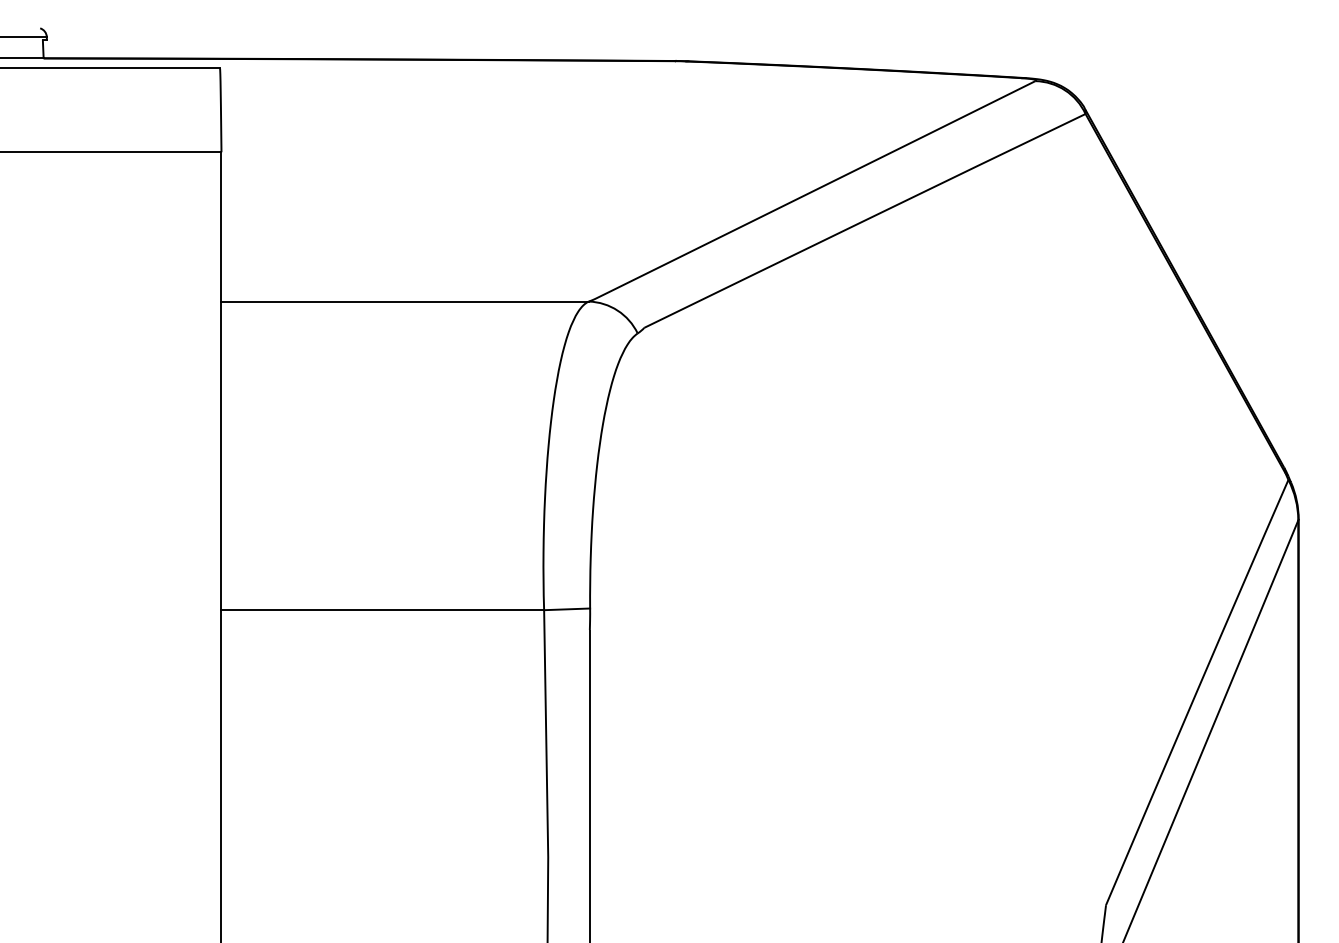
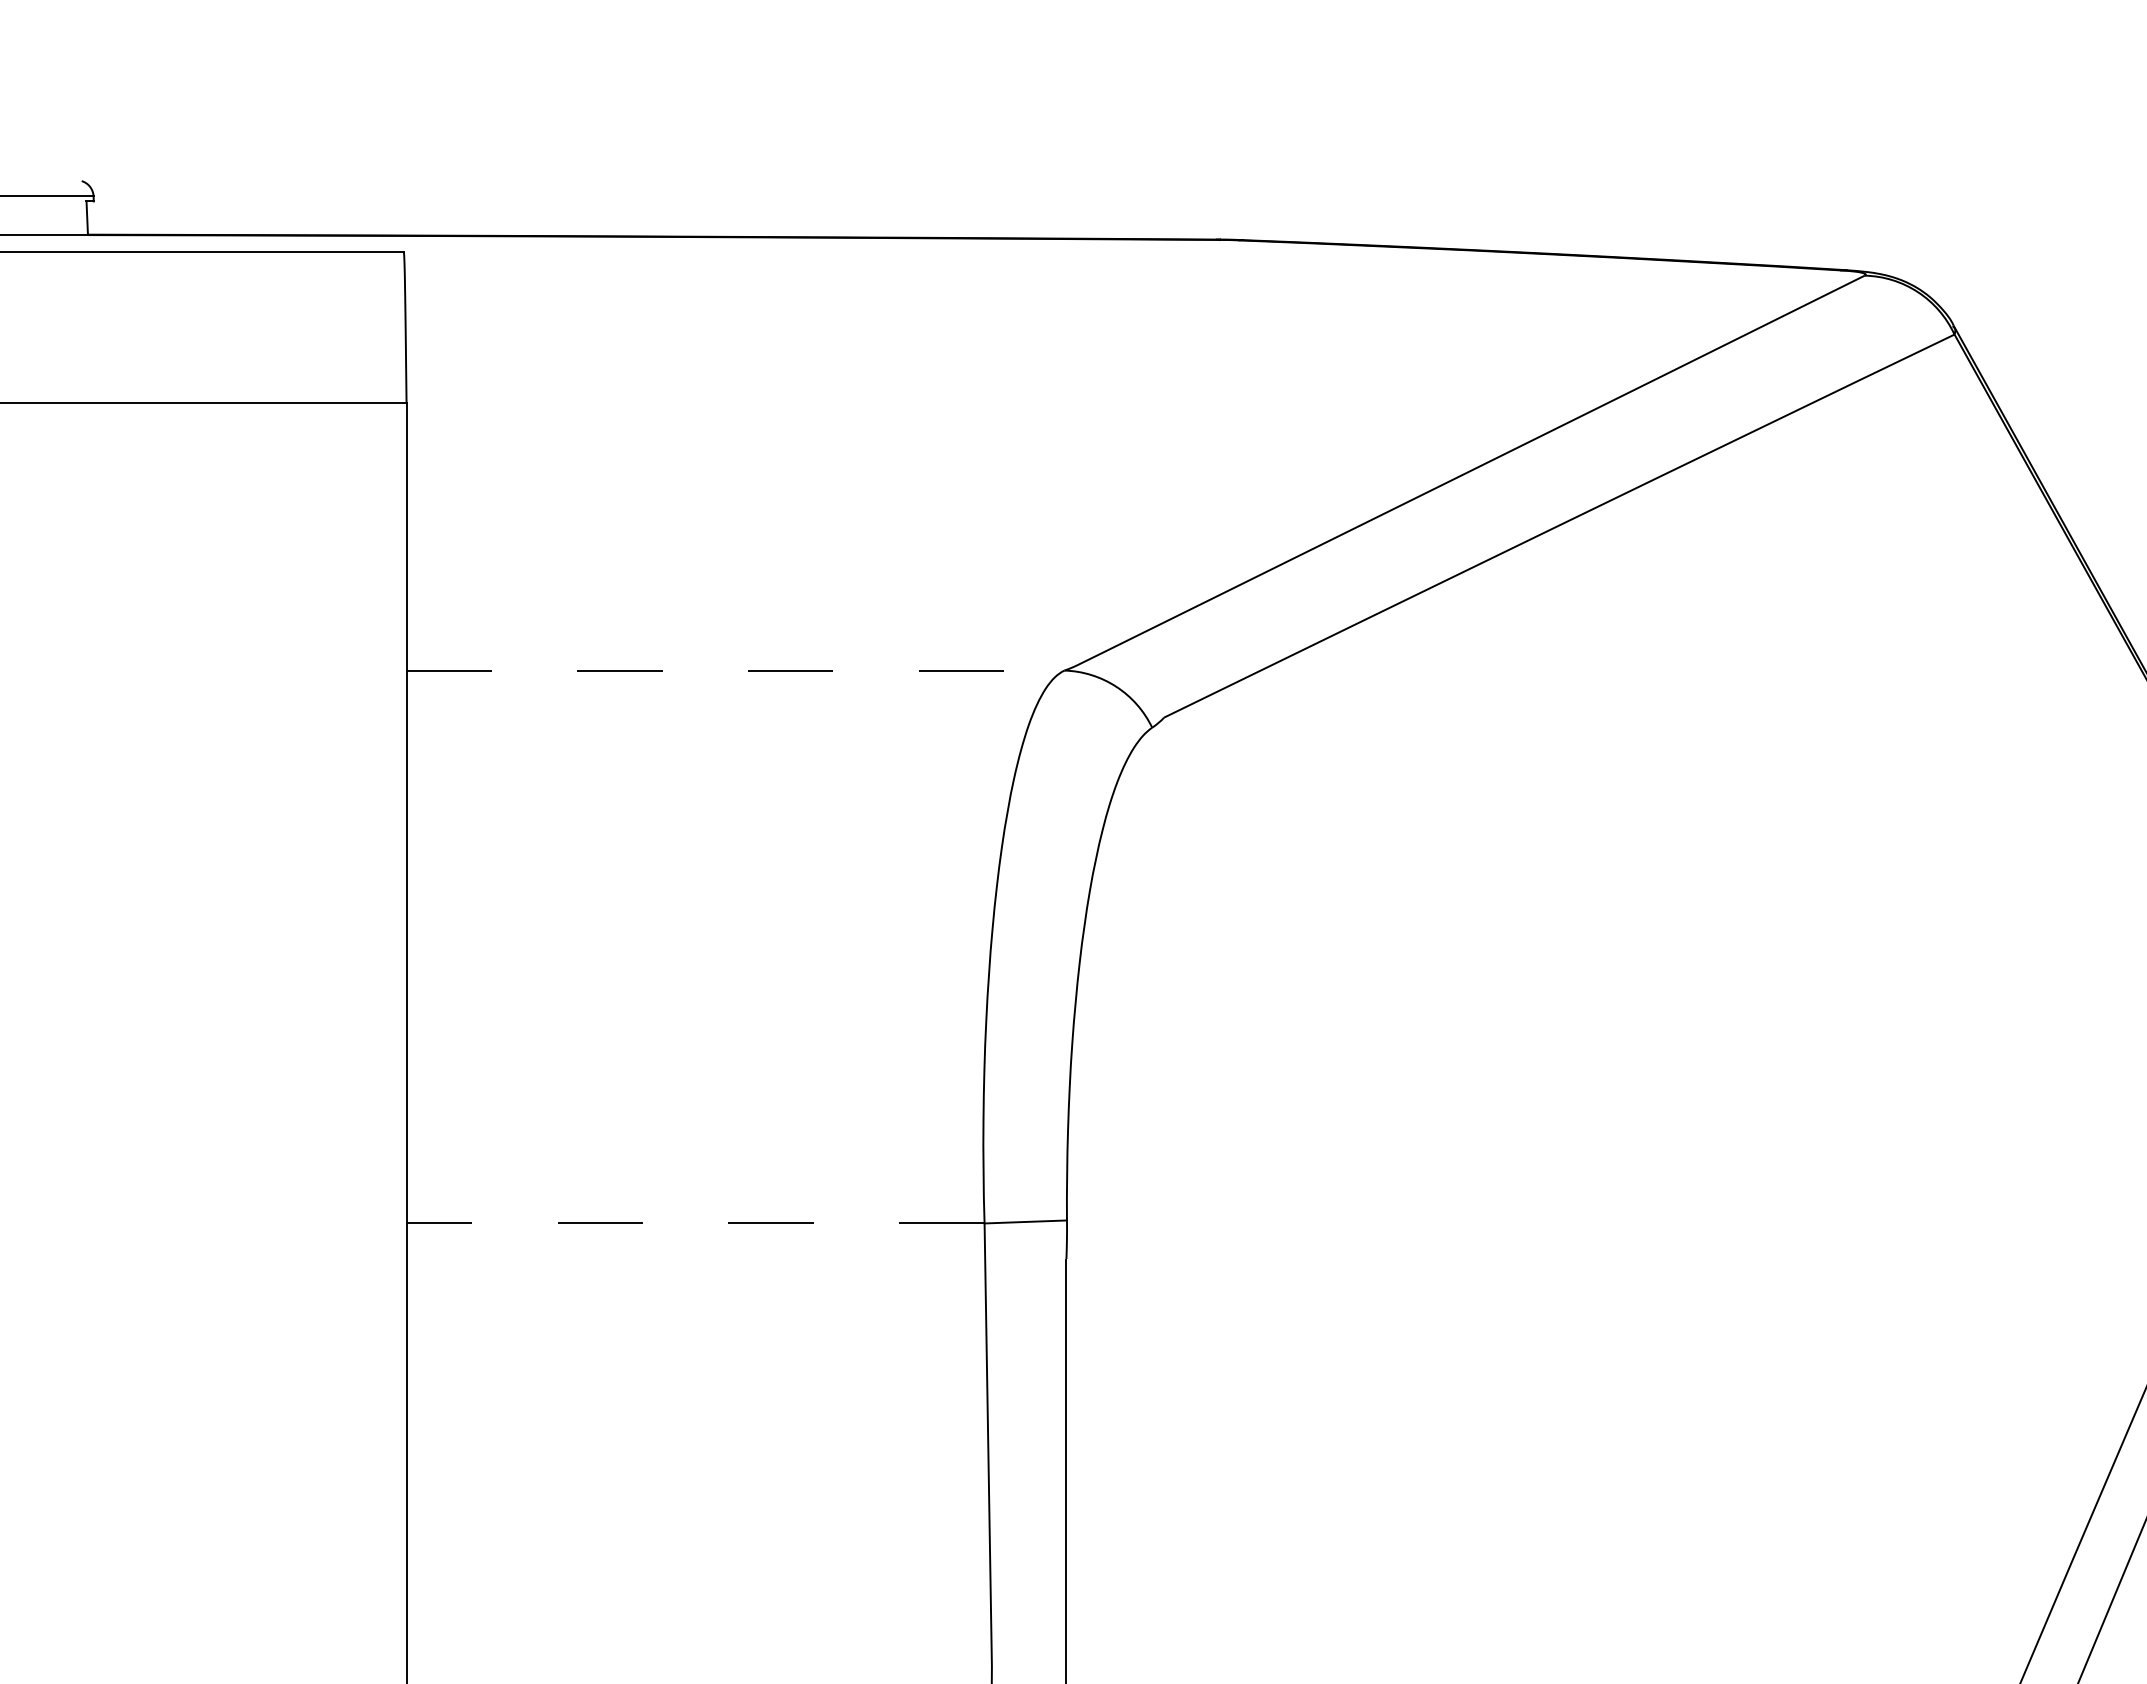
line: (405, 301) -> (736, 670), solid -> dashed
line: (382, 610) -> (695, 1224), solid -> dashed

